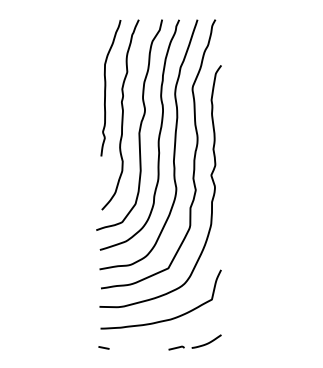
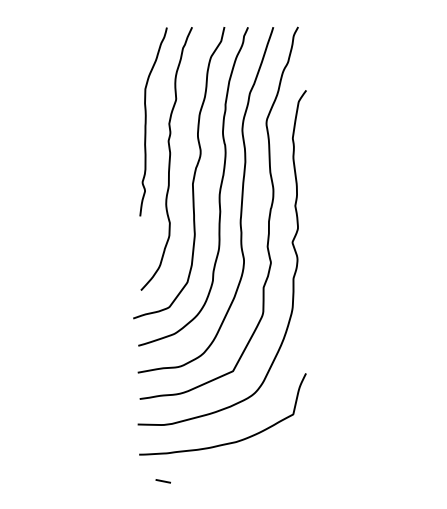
part: (194, 342) -> (269, 473), removed
line: (103, 347) -> (162, 480), moved

